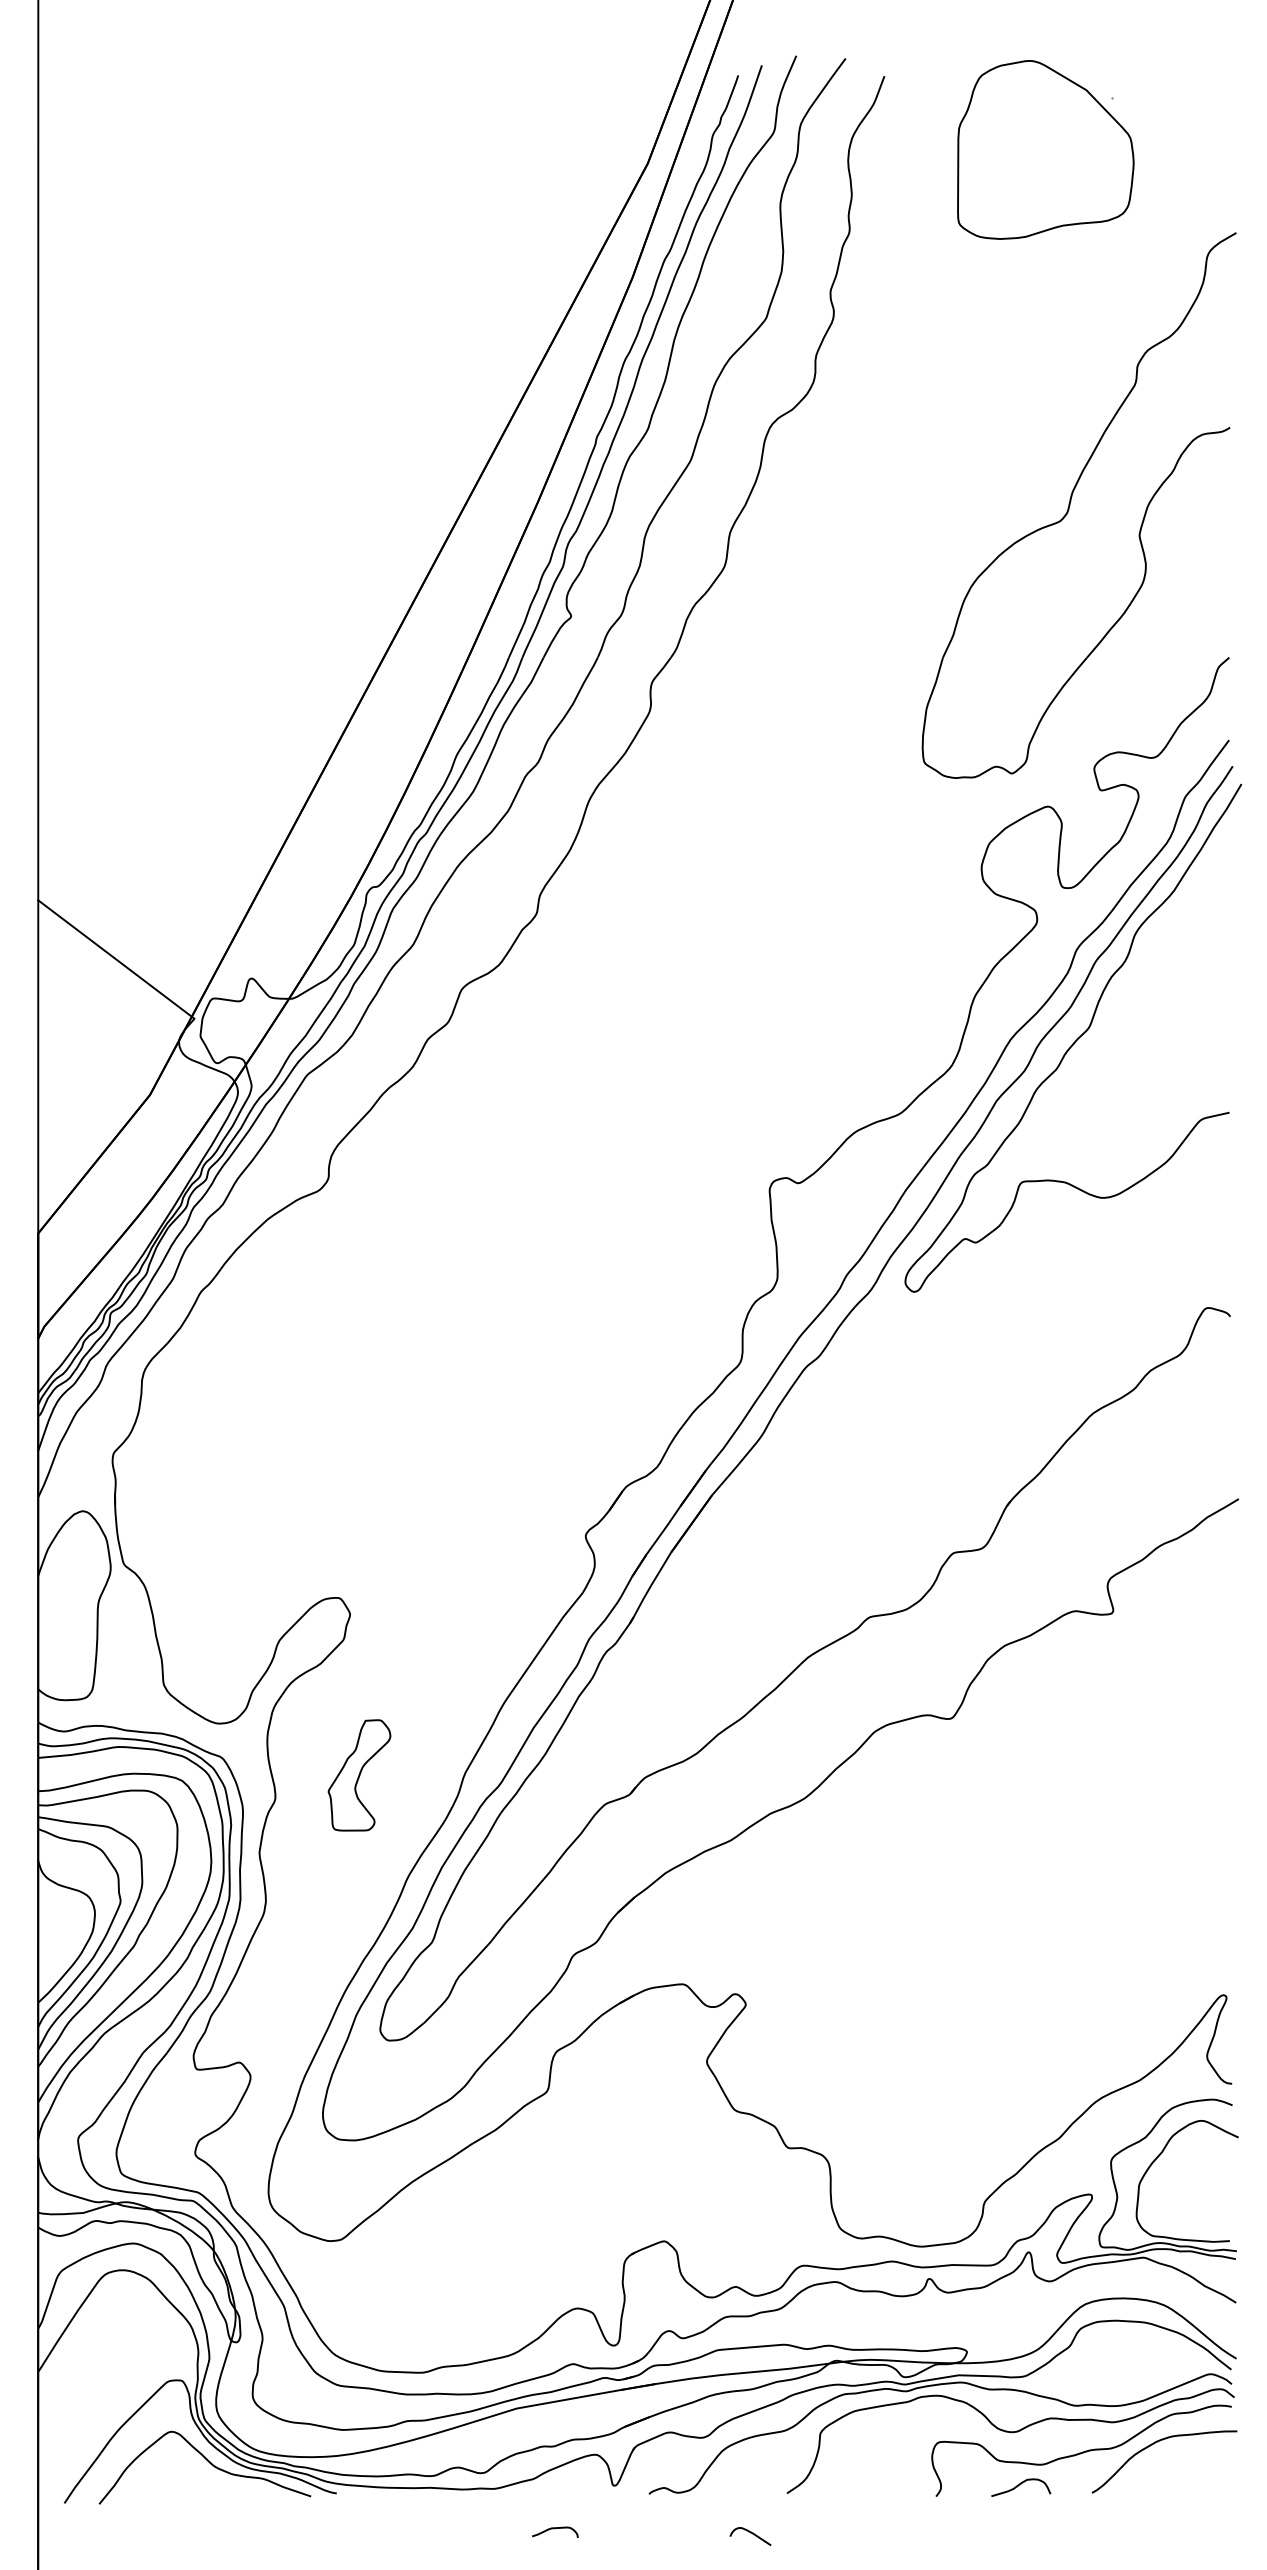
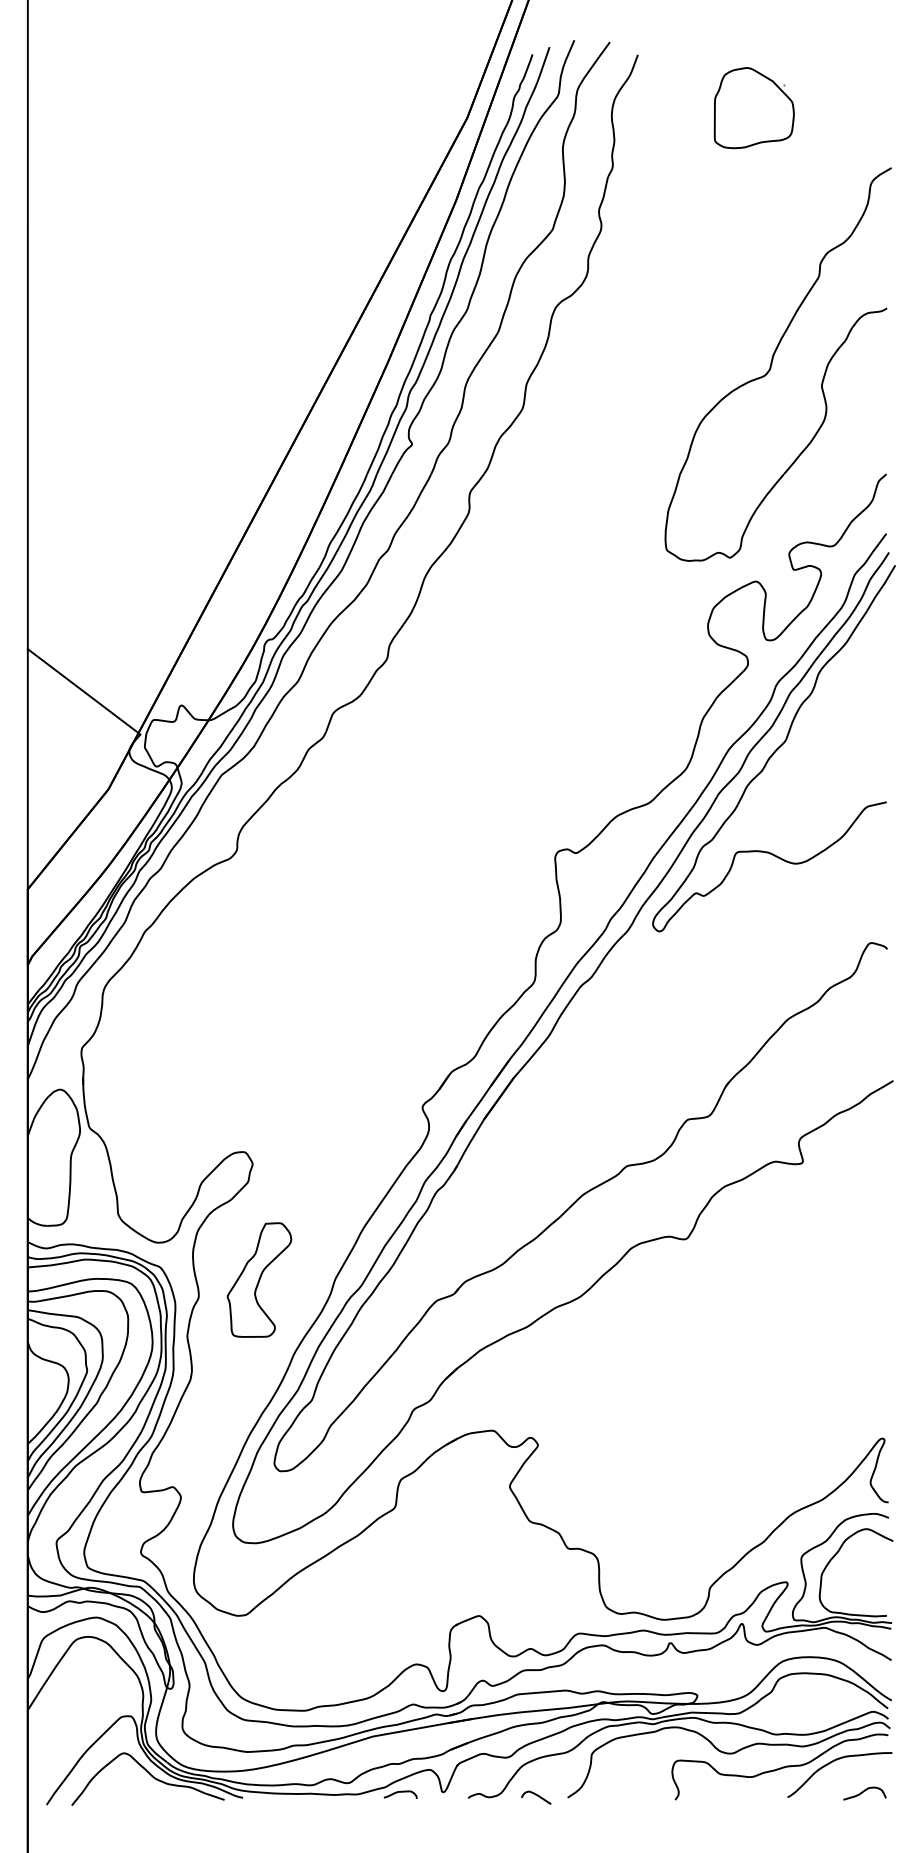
part: (1045, 149) -> (754, 107), size x0.62
part: (359, 1775) -> (259, 1280), size x1.43
curve: (1020, 2485) -> (864, 1792), moved
curve: (555, 2529) -> (400, 1792), moved
curve: (752, 2534) -> (537, 1796), moved

